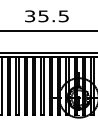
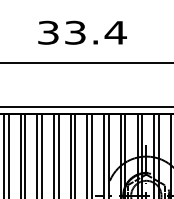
text: (54, 16) -> (97, 33), 35.5 -> 33.4

